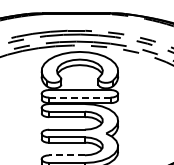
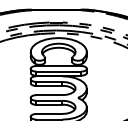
line: (79, 97) -> (58, 71), dashed -> solid
line: (67, 155) -> (49, 114), dashed -> solid

